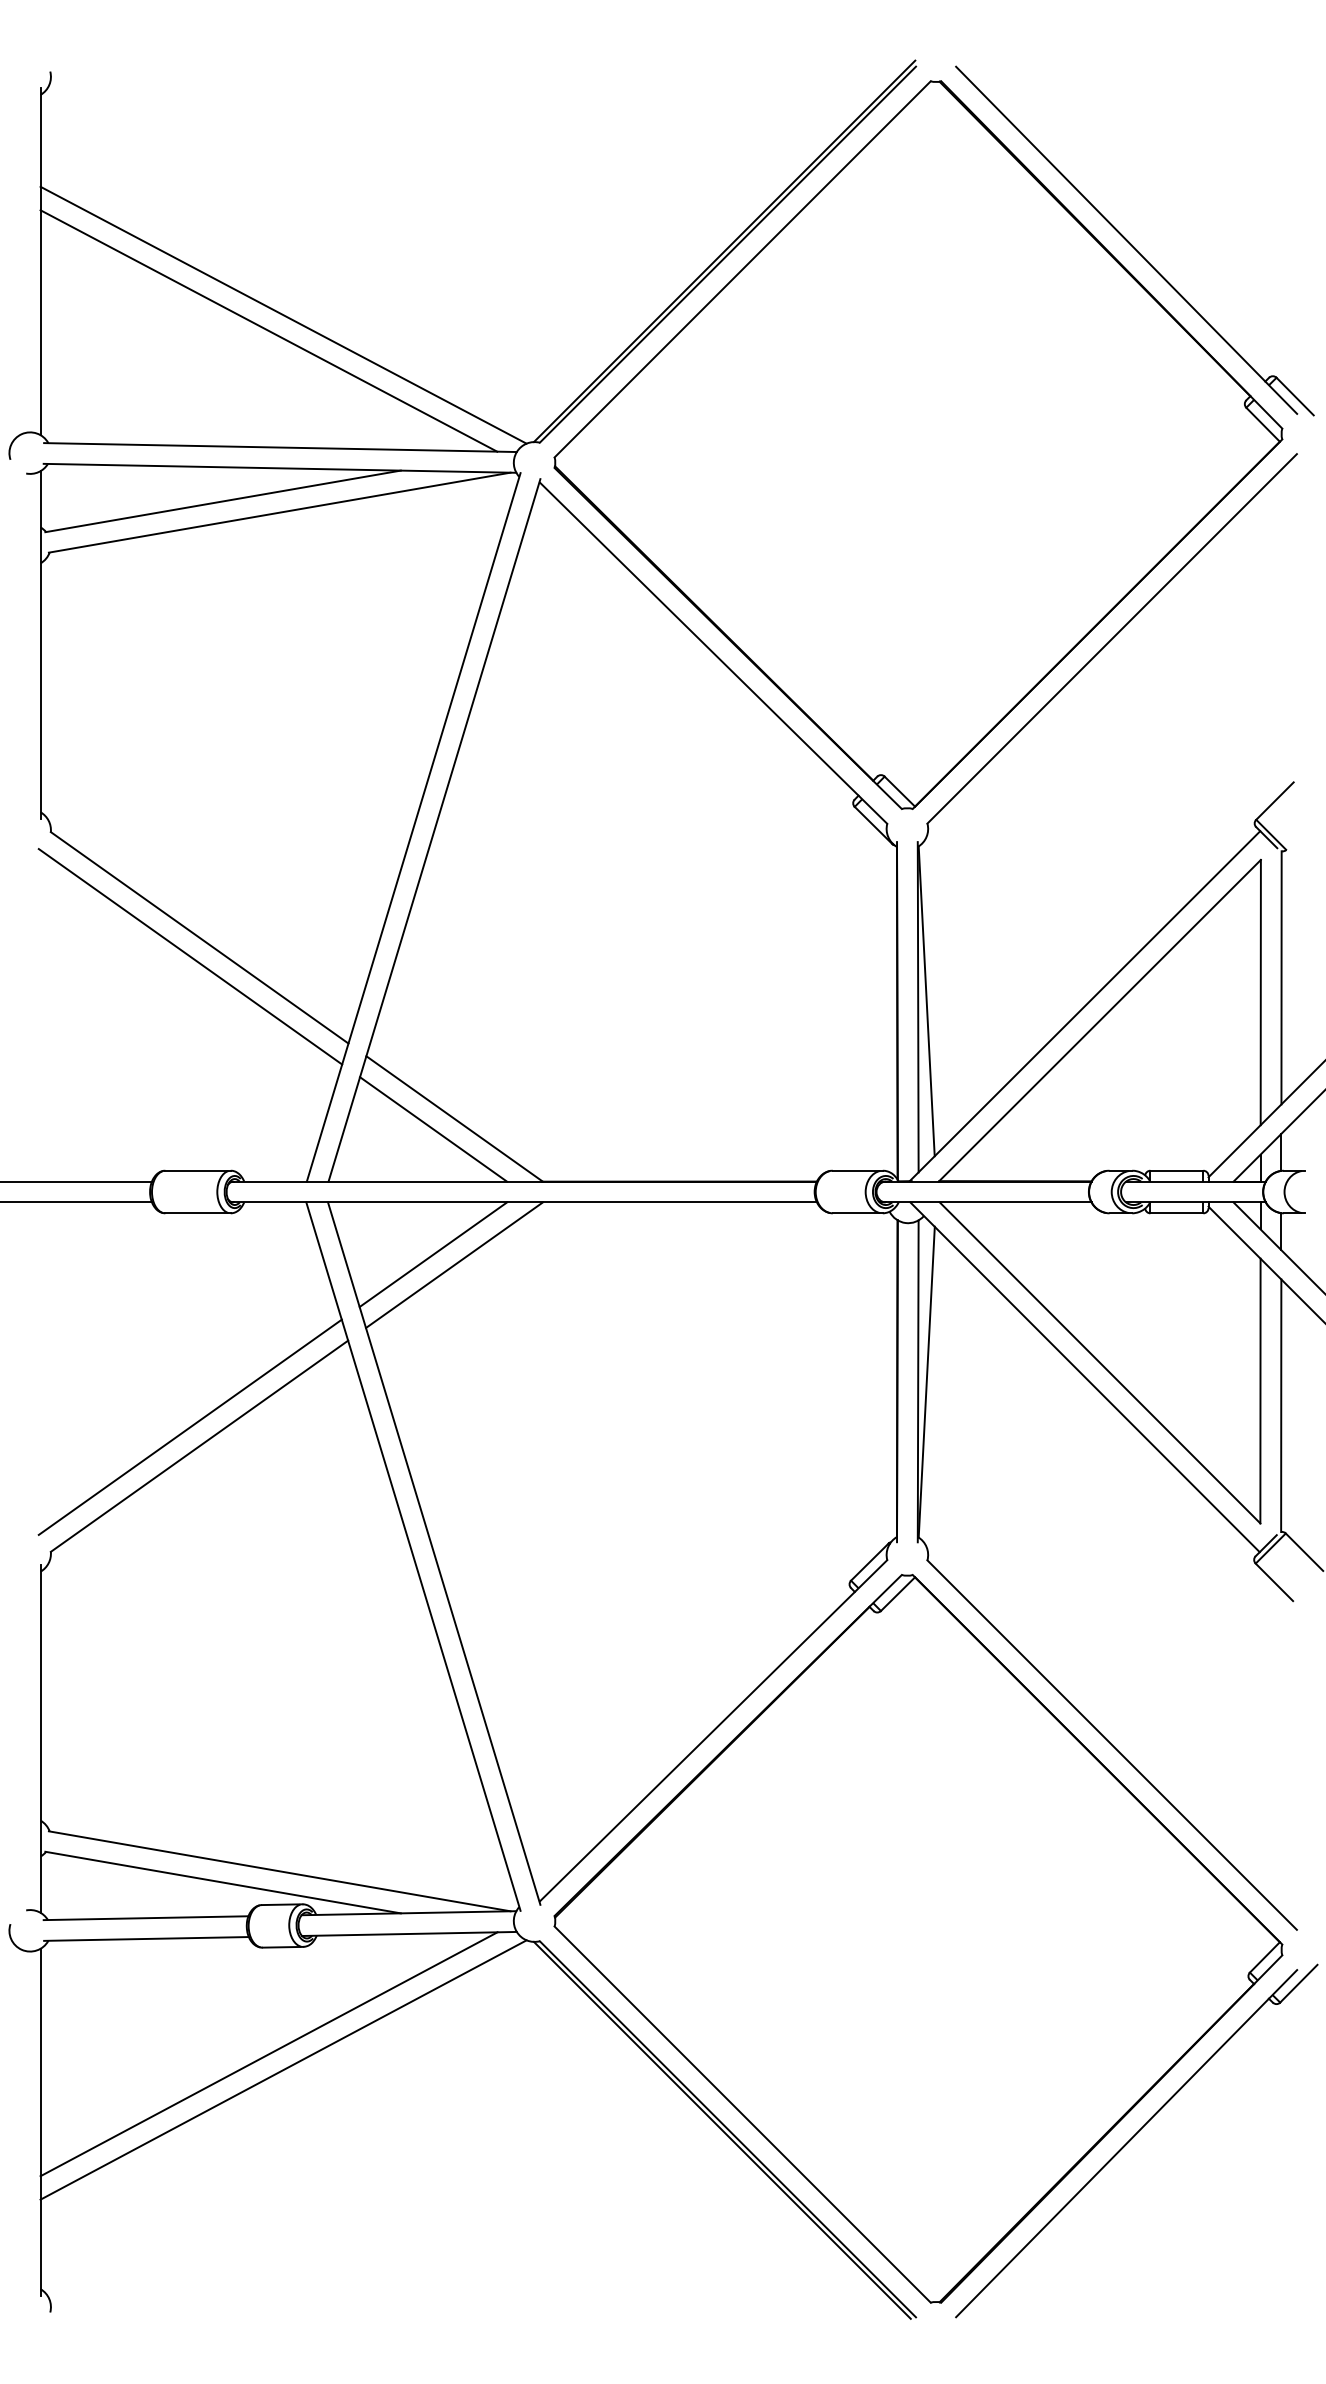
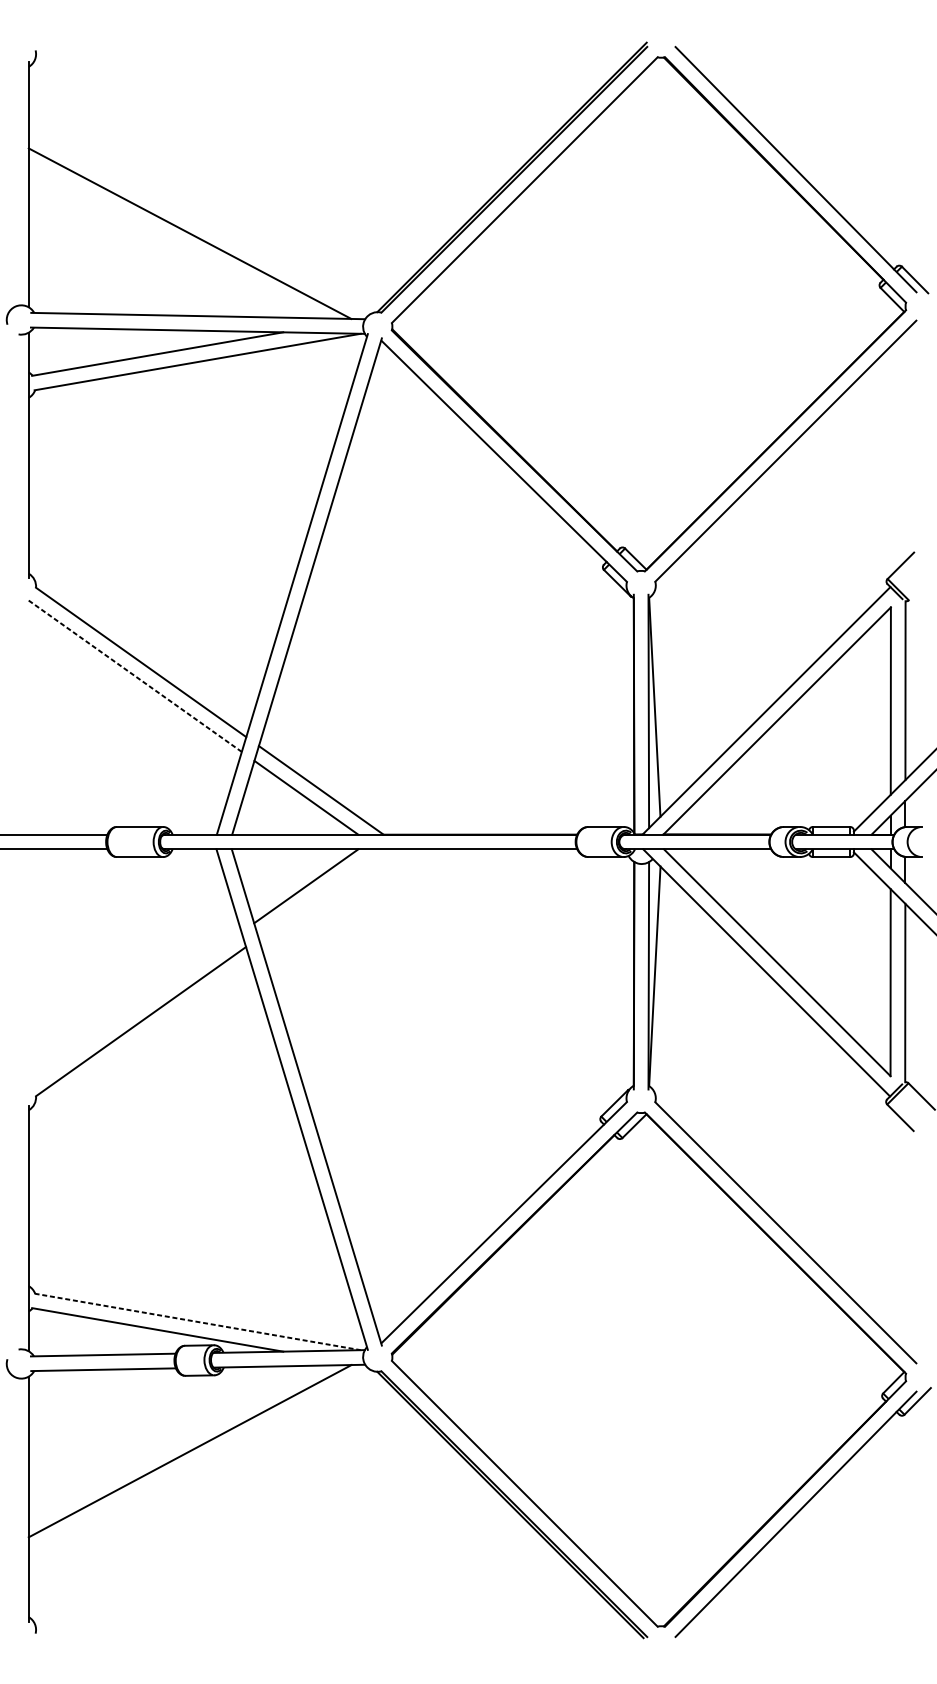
line: (283, 314) -> (200, 222), removed
line: (190, 956) -> (134, 675), solid -> dashed
line: (454, 1264) -> (321, 893), removed
line: (189, 1426) -> (133, 1007), removed
line: (280, 1871) -> (198, 1322), solid -> dashed
line: (283, 2069) -> (200, 1461), removed

